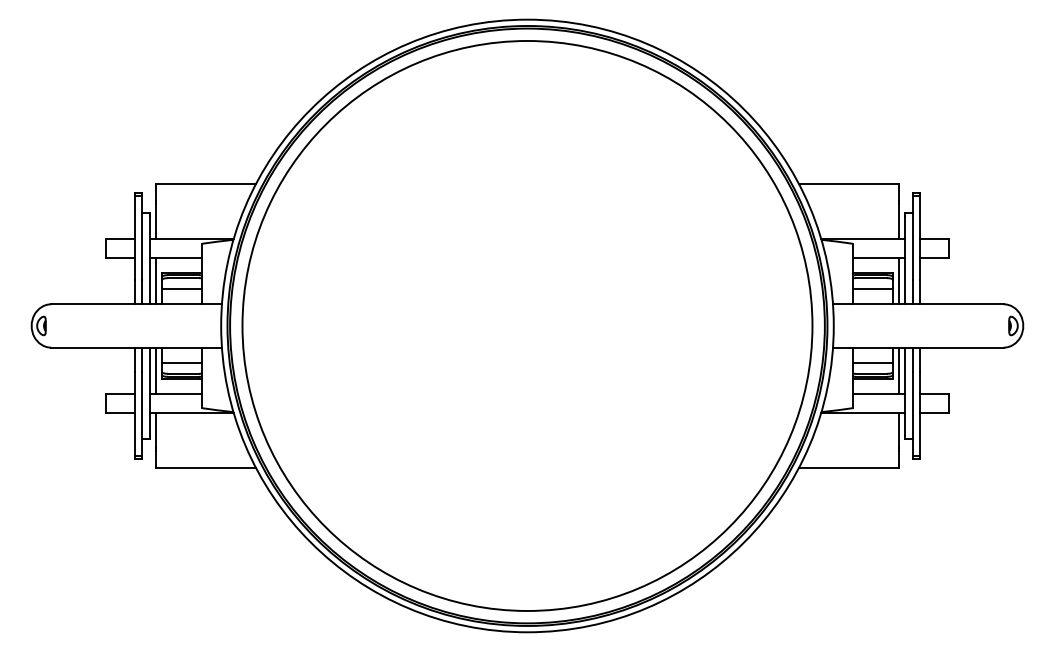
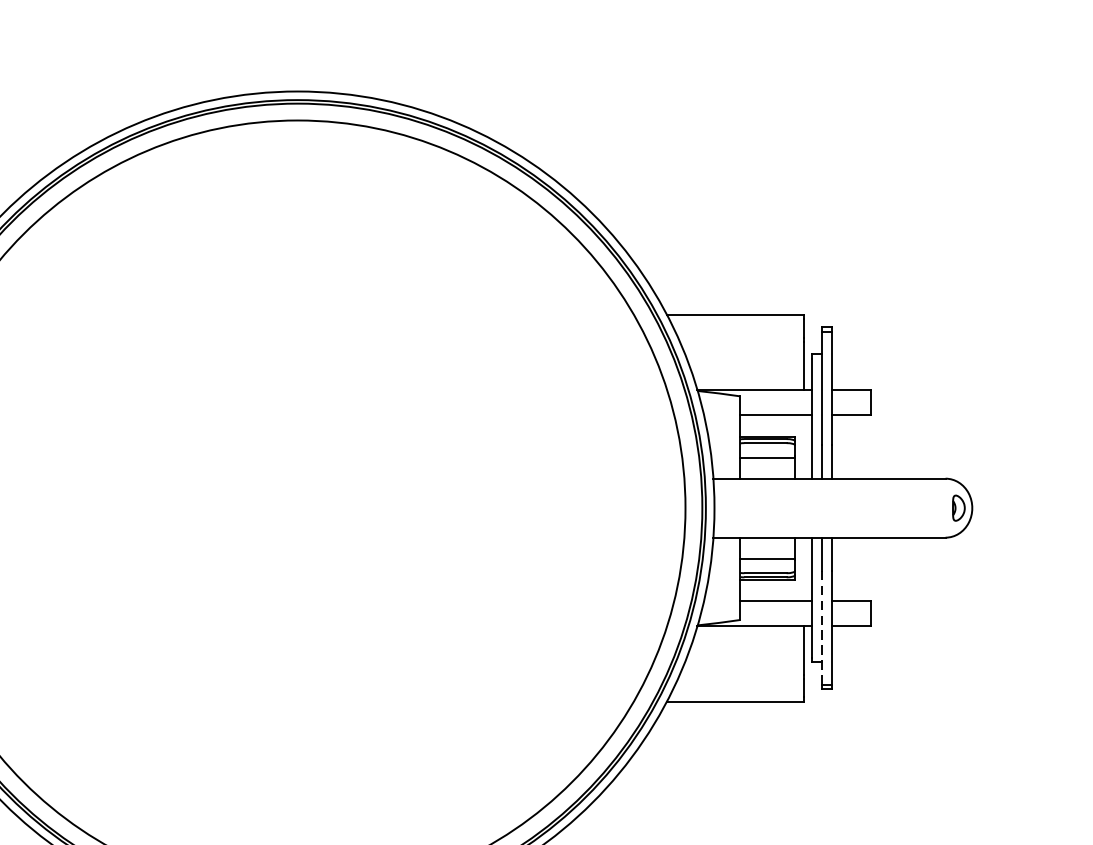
line: (899, 280) -> (803, 446), removed
line: (899, 370) -> (803, 568), removed
line: (912, 414) -> (821, 628), solid -> dashed

